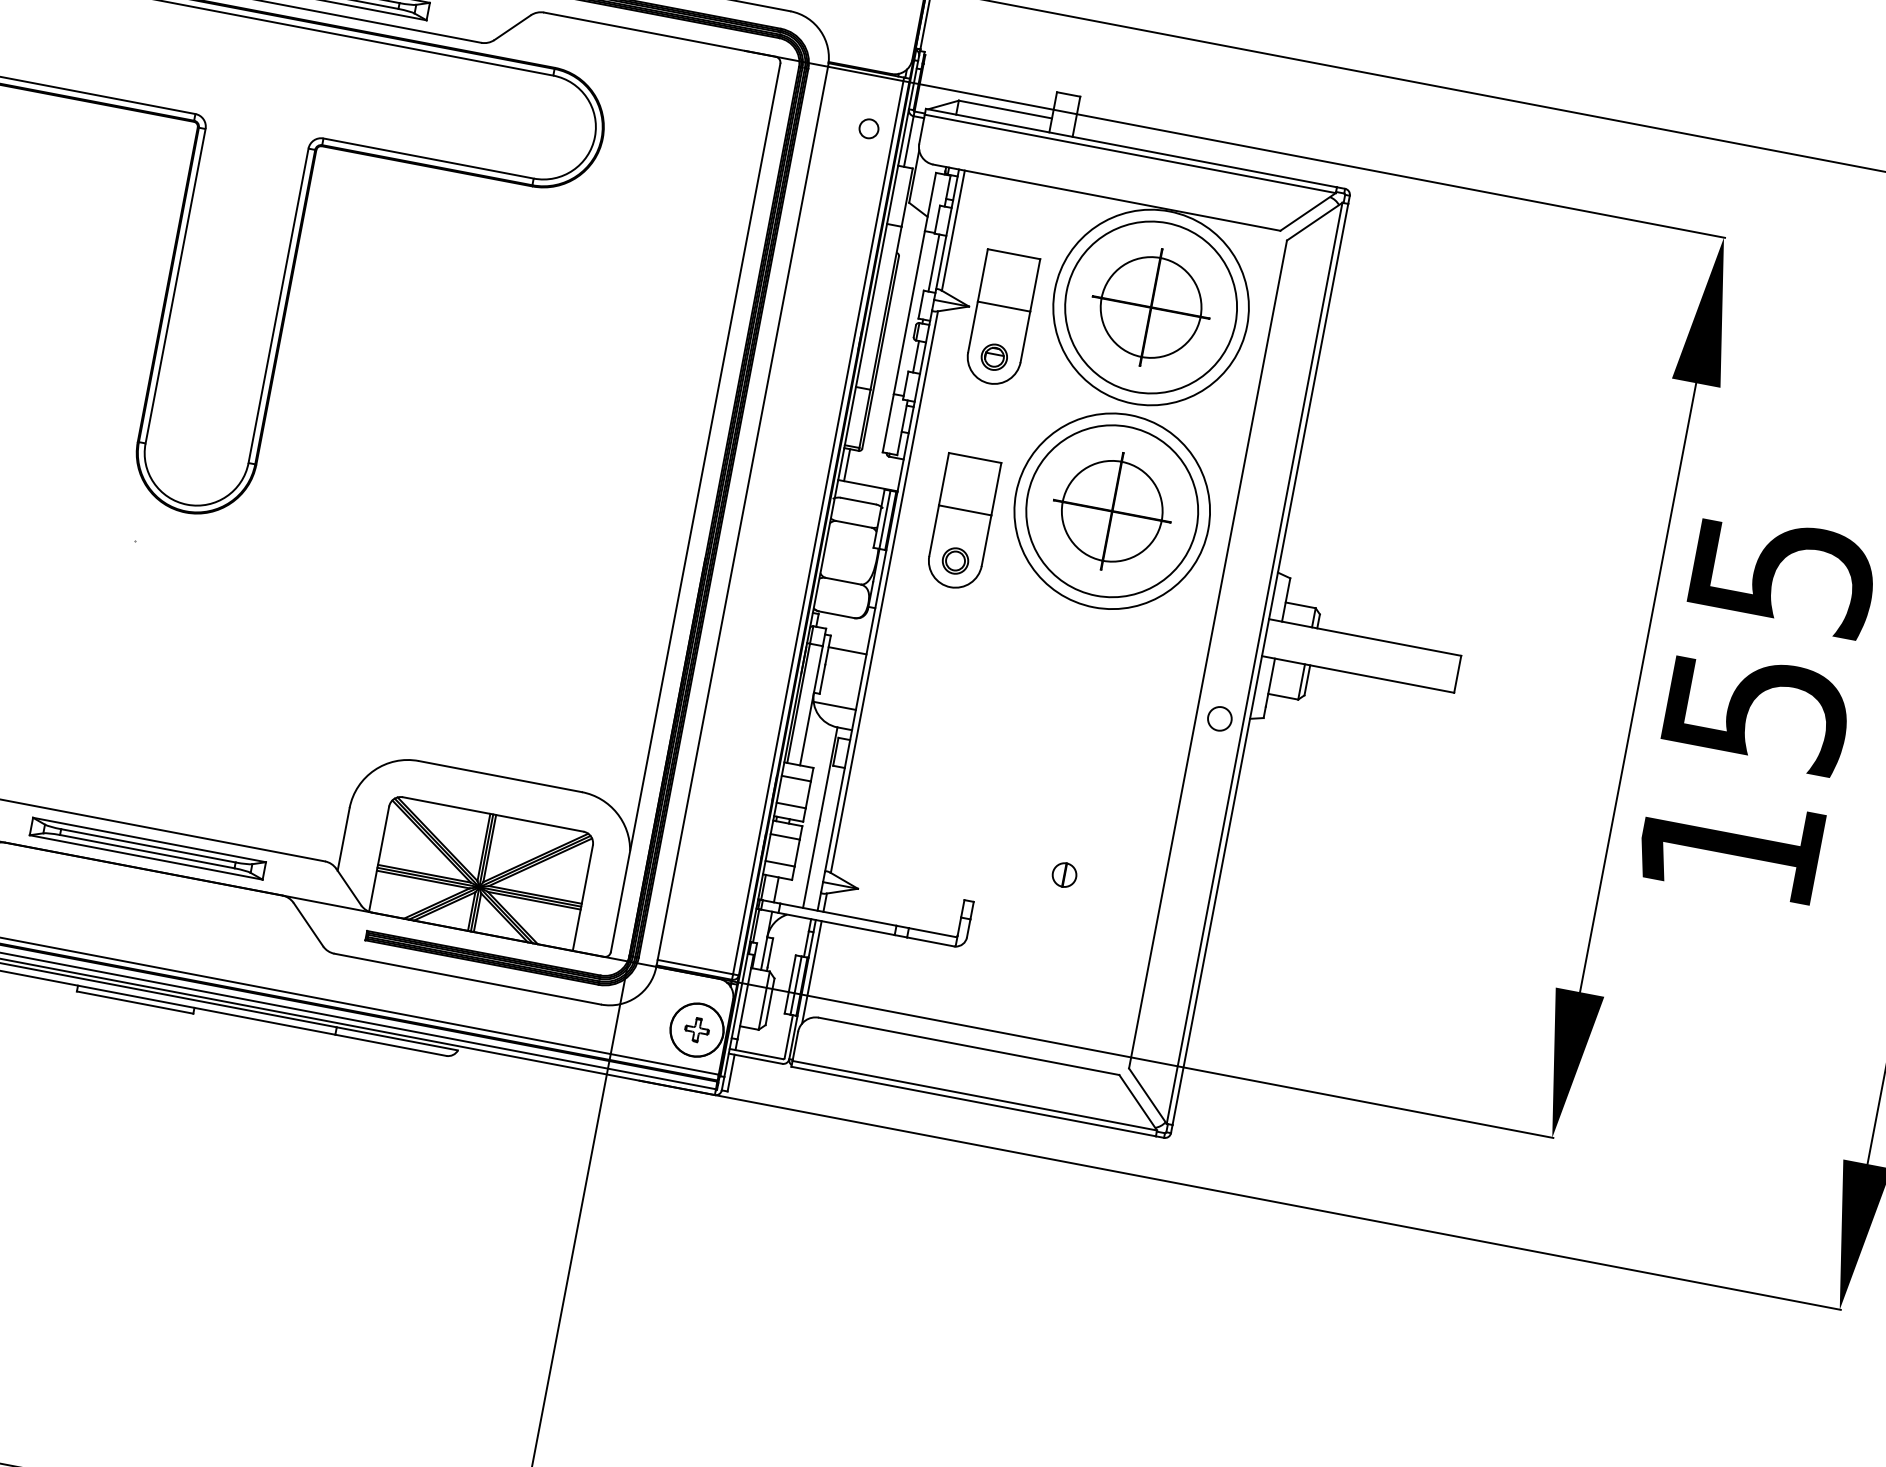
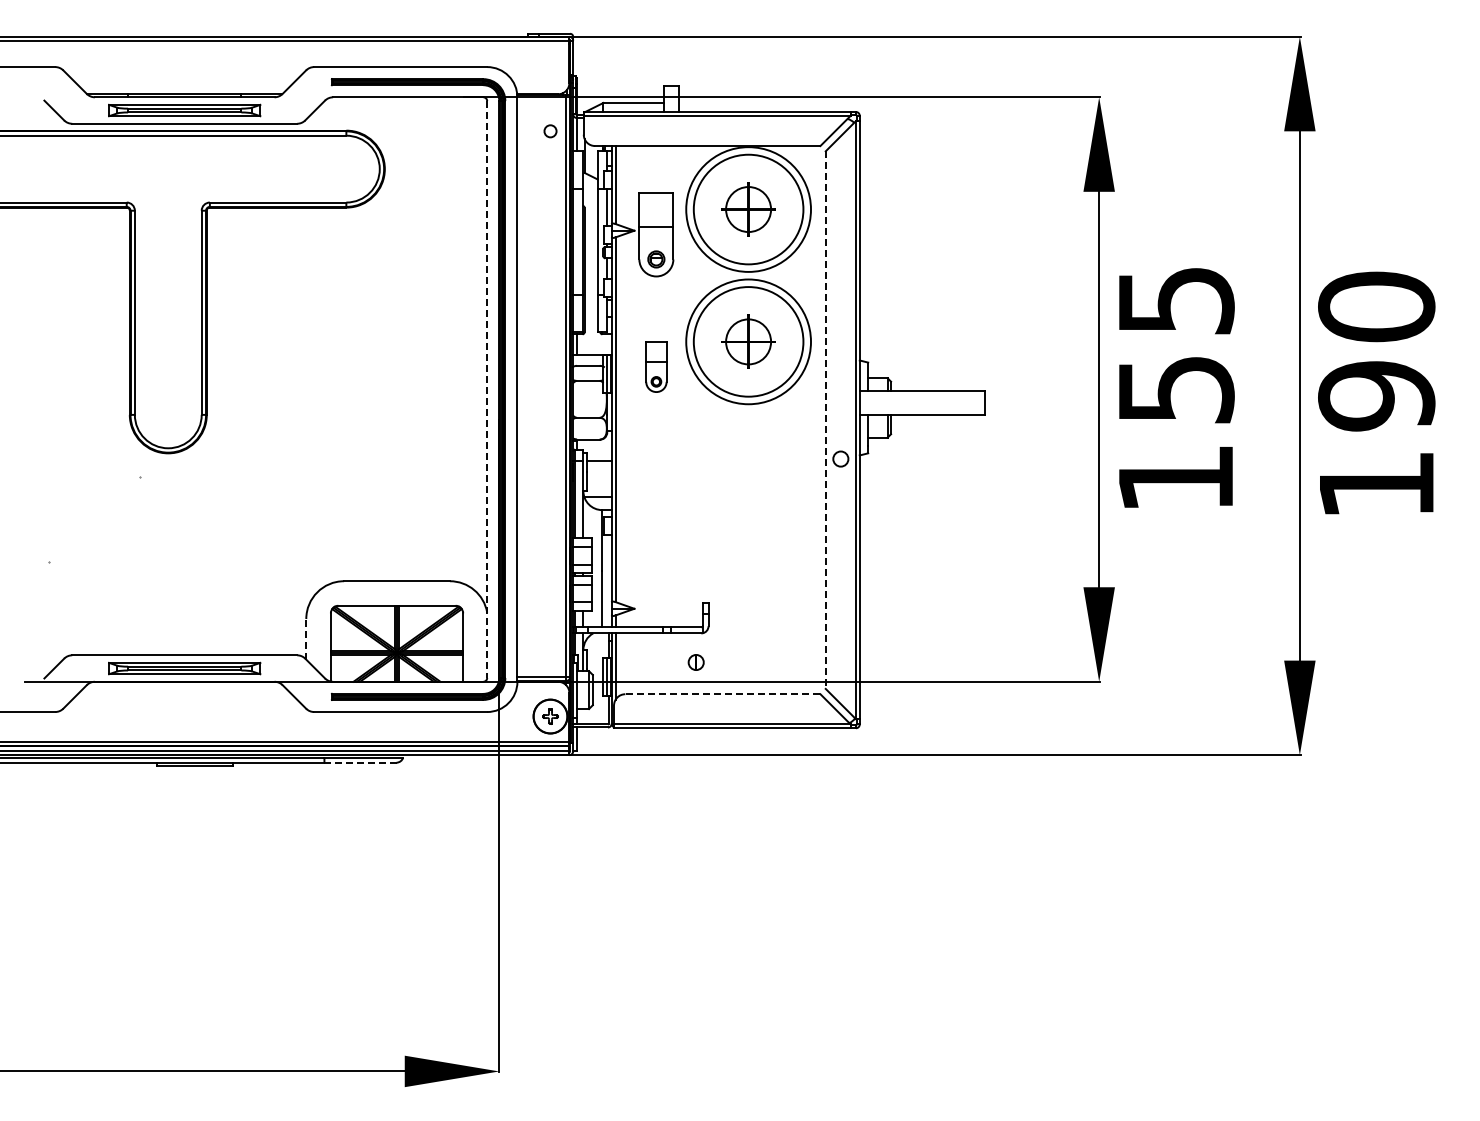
part: (1150, 307) -> (748, 209), size x0.7
line: (695, 509) -> (487, 390), solid -> dashed
part: (1112, 510) -> (748, 341), size x0.7
part: (963, 522) -> (656, 366), size x0.6
line: (1207, 654) -> (825, 420), solid -> dashed
line: (344, 838) -> (306, 638), solid -> dashed
part: (1063, 874) -> (695, 662), moved
line: (390, 1045) -> (360, 762), solid -> dashed
line: (968, 1046) -> (722, 694), solid -> dashed

